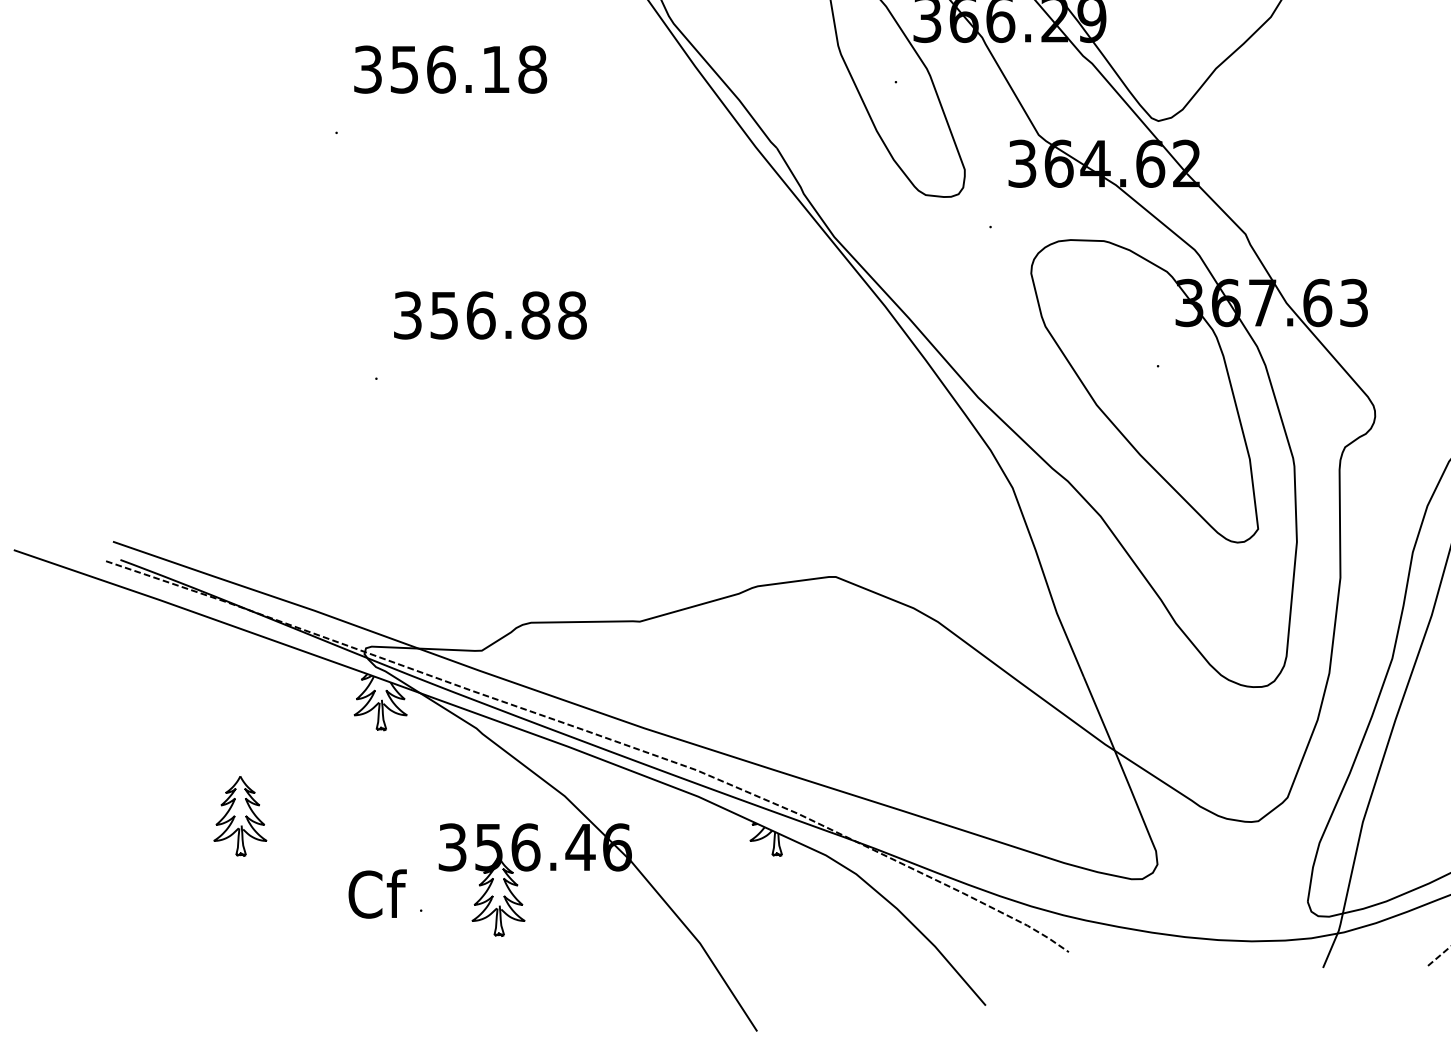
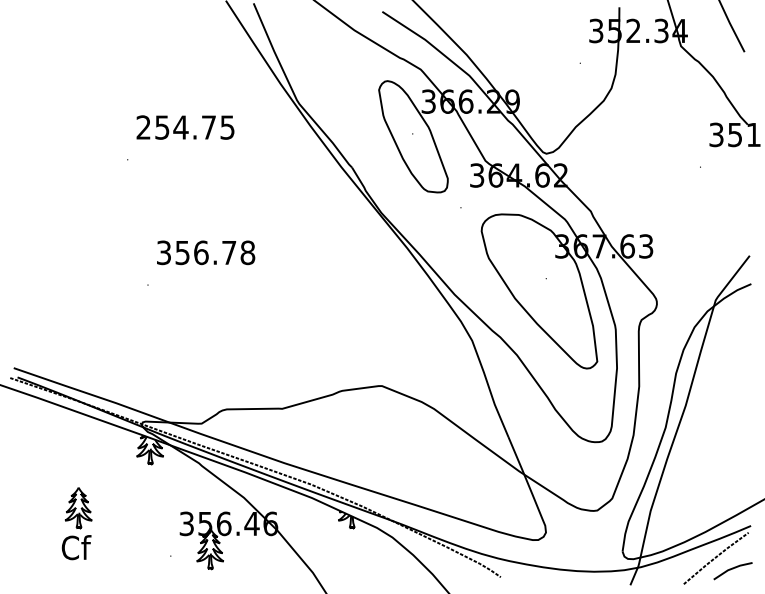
text: (450, 69) -> (185, 127), 356.18 -> 254.75
text: (536, 314) -> (229, 252), 356.88 -> 356.78
text: (377, 893) -> (76, 547), moved

